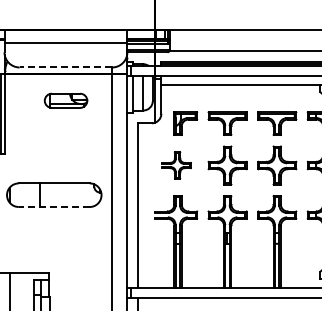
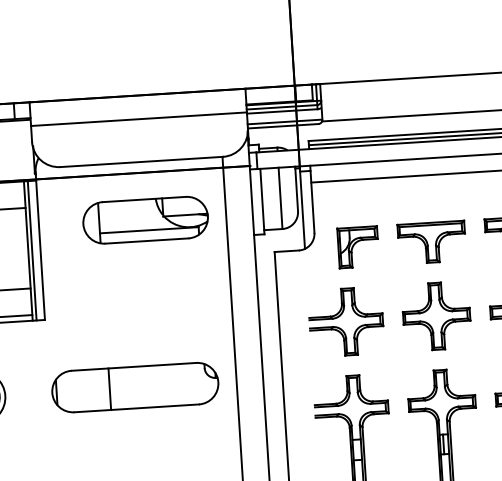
line: (65, 67) -> (140, 162), dashed -> solid
part: (65, 100) -> (144, 220), size x1.67
part: (176, 165) -> (346, 321), size x1.43
line: (53, 207) -> (135, 409), dashed -> solid

